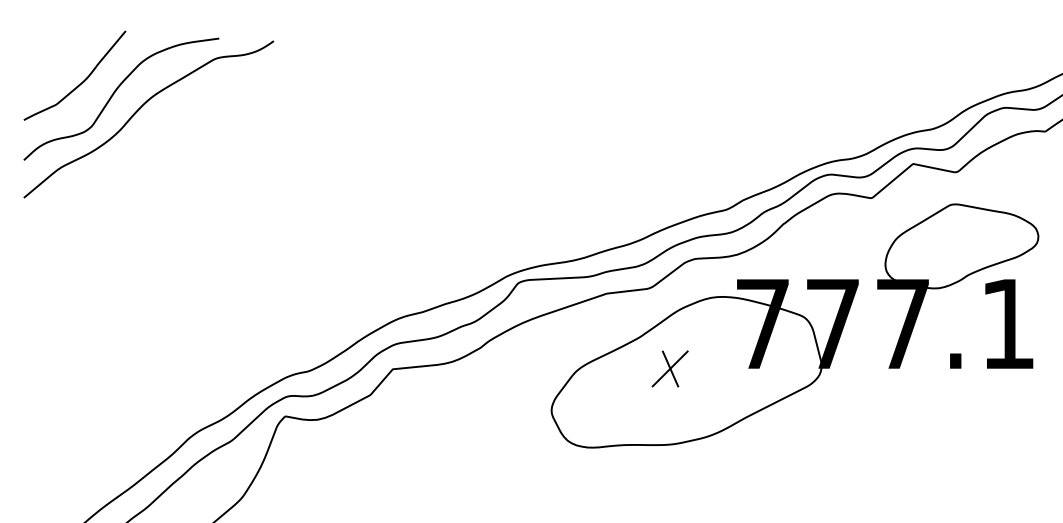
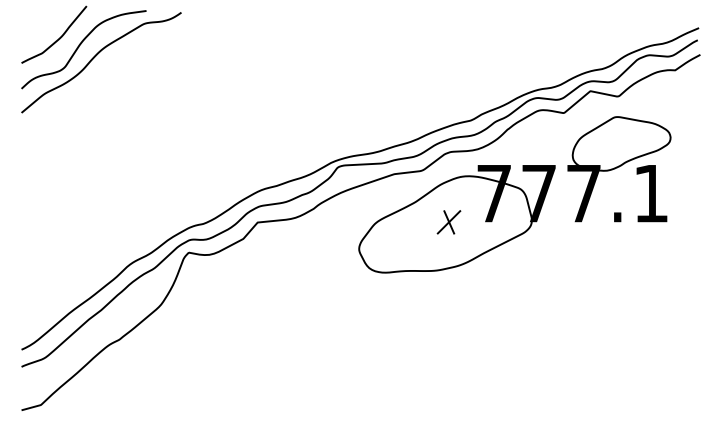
part: (669, 369) -> (448, 222), moved

